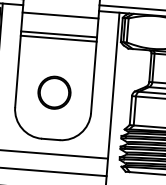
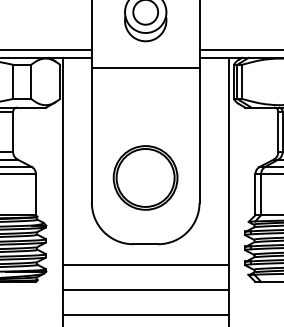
line: (58, 34) -> (145, 95), removed
line: (58, 38) -> (145, 101), removed
part: (54, 92) -> (145, 177), size x1.4

